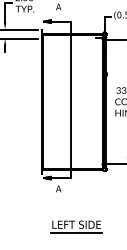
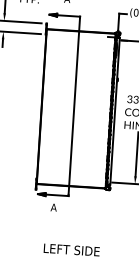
line: (76, 232) -> (71, 258), removed

